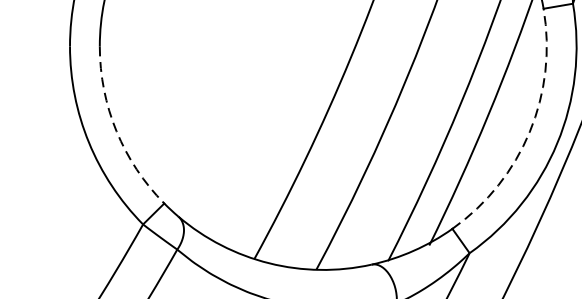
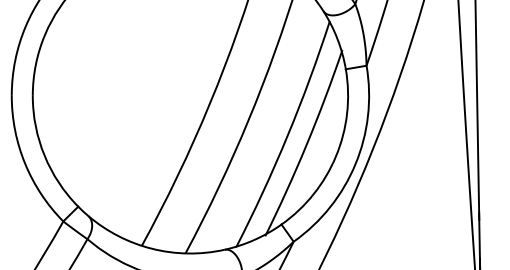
arc: (116, 130) -> (44, 155), dashed -> solid
arc: (530, 132) -> (336, 156), dashed -> solid

